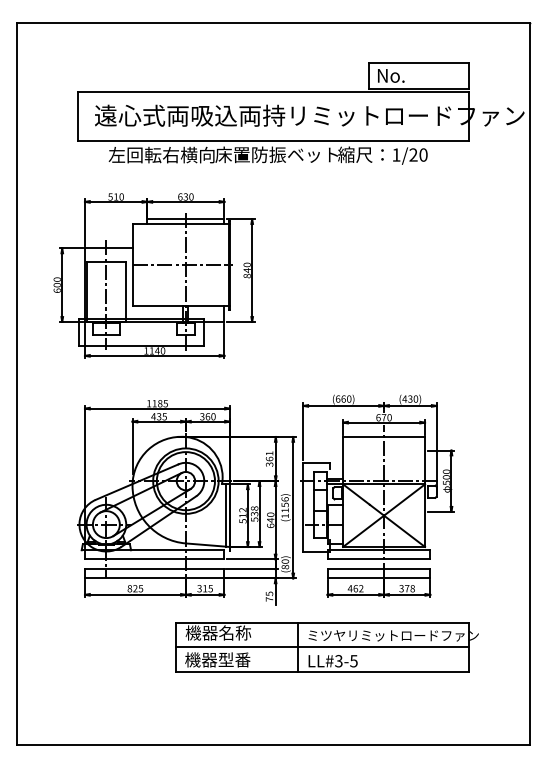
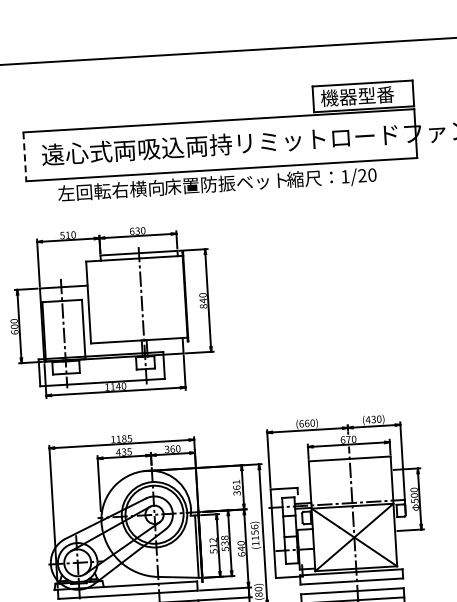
text: (412, 75) -> (356, 96), No. -> 機器型番
line: (77, 116) -> (24, 157), solid -> dashed
line: (182, 265) -> (138, 299), removed

